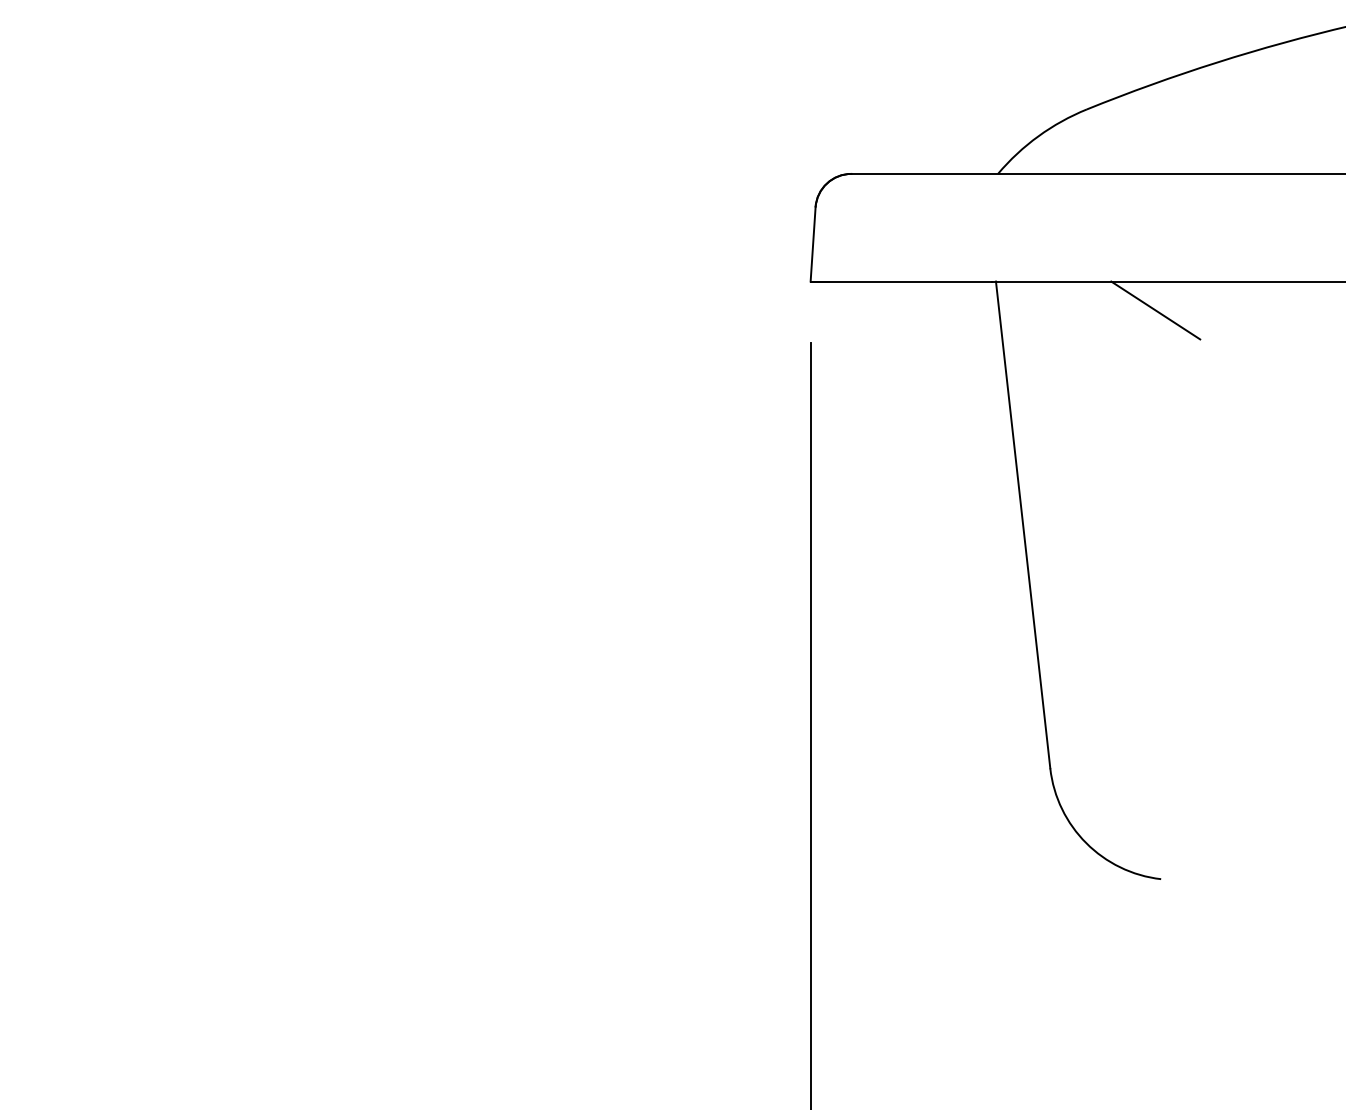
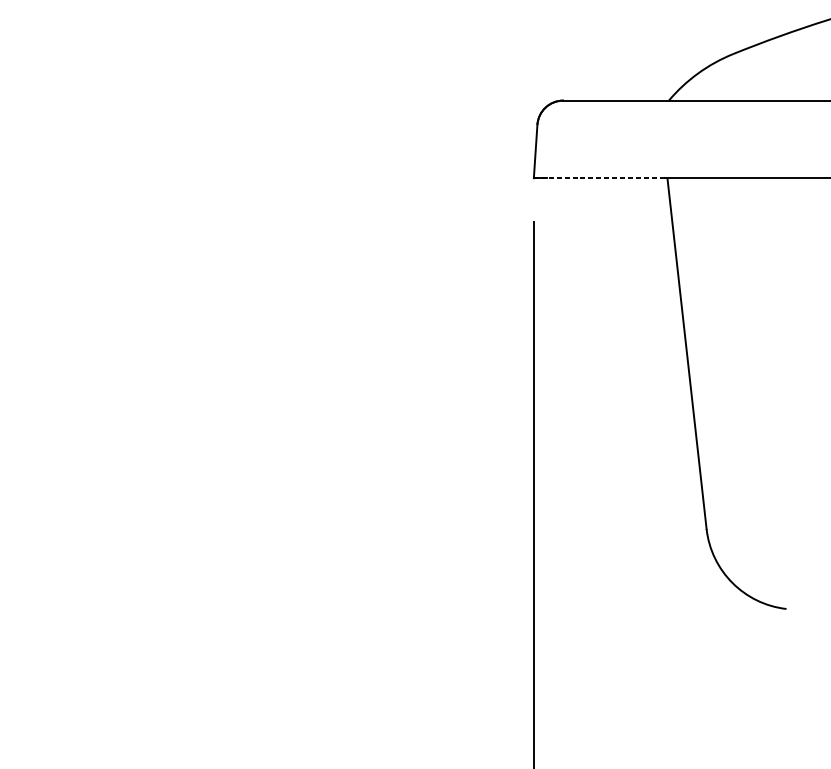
line: (901, 281) -> (599, 178), solid -> dashed
line: (1155, 310) -> (782, 199), removed

